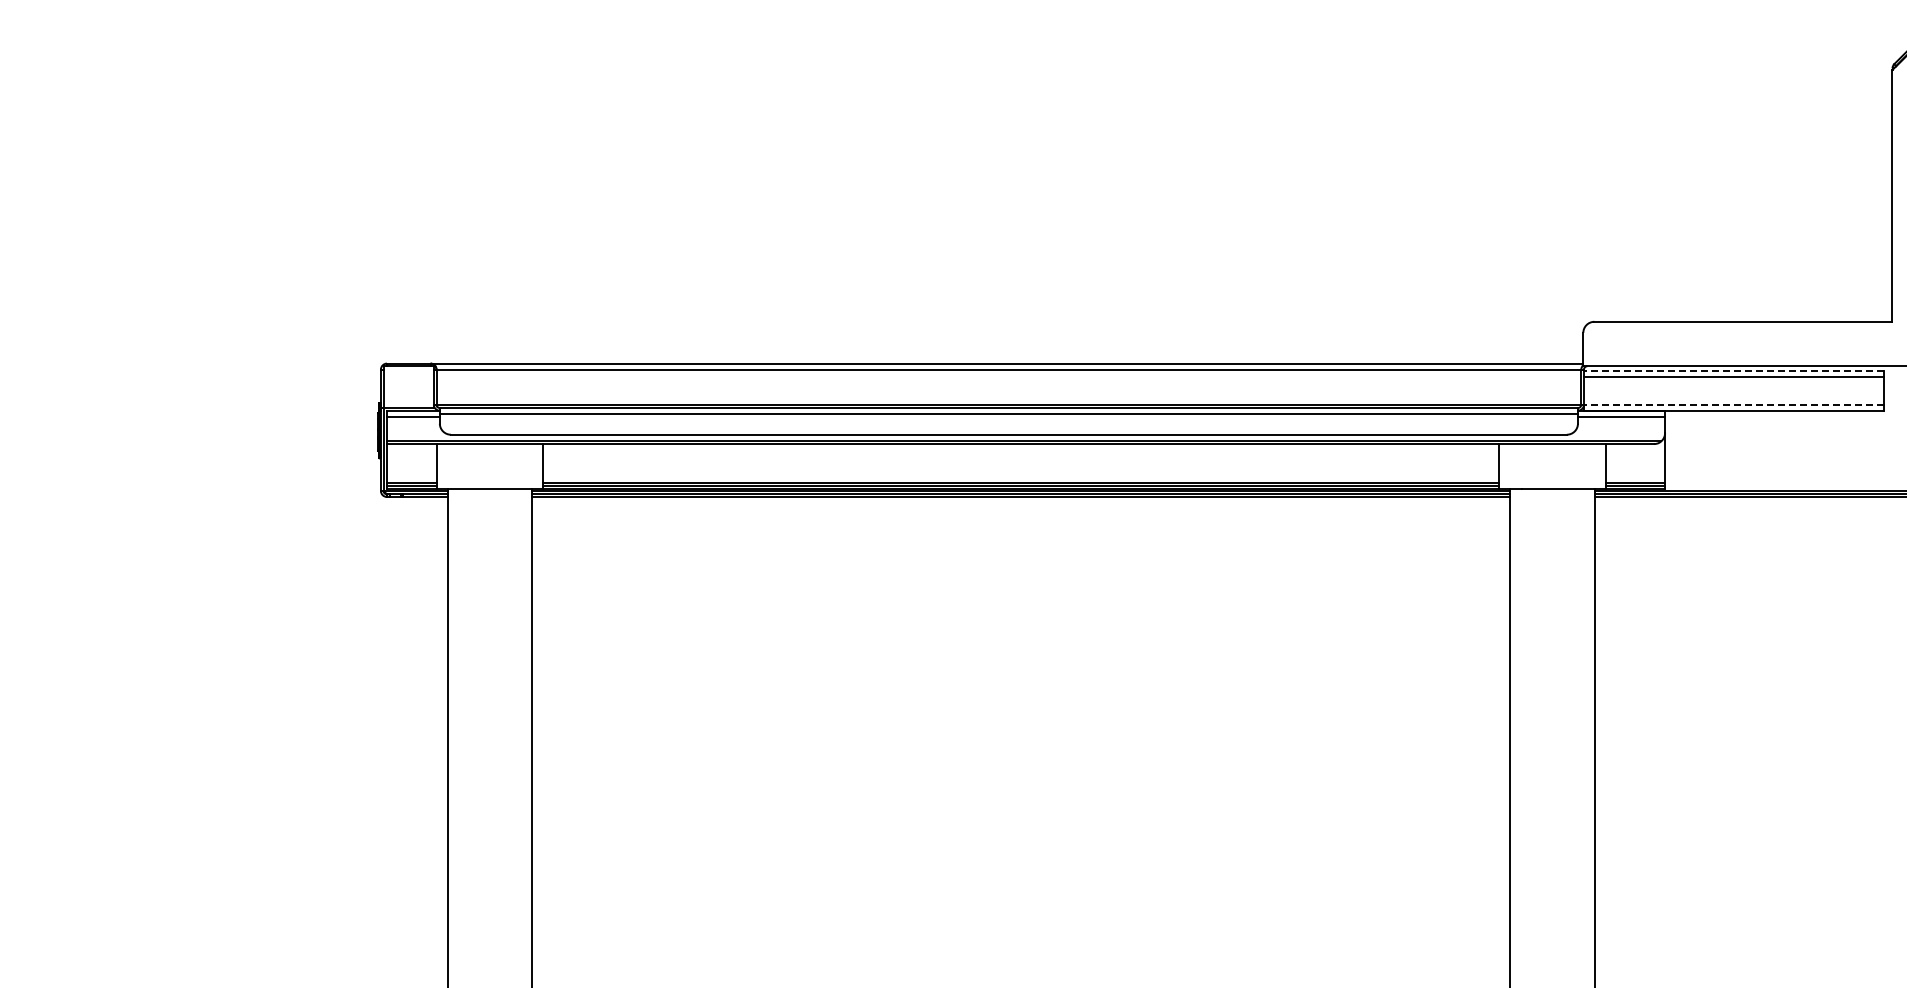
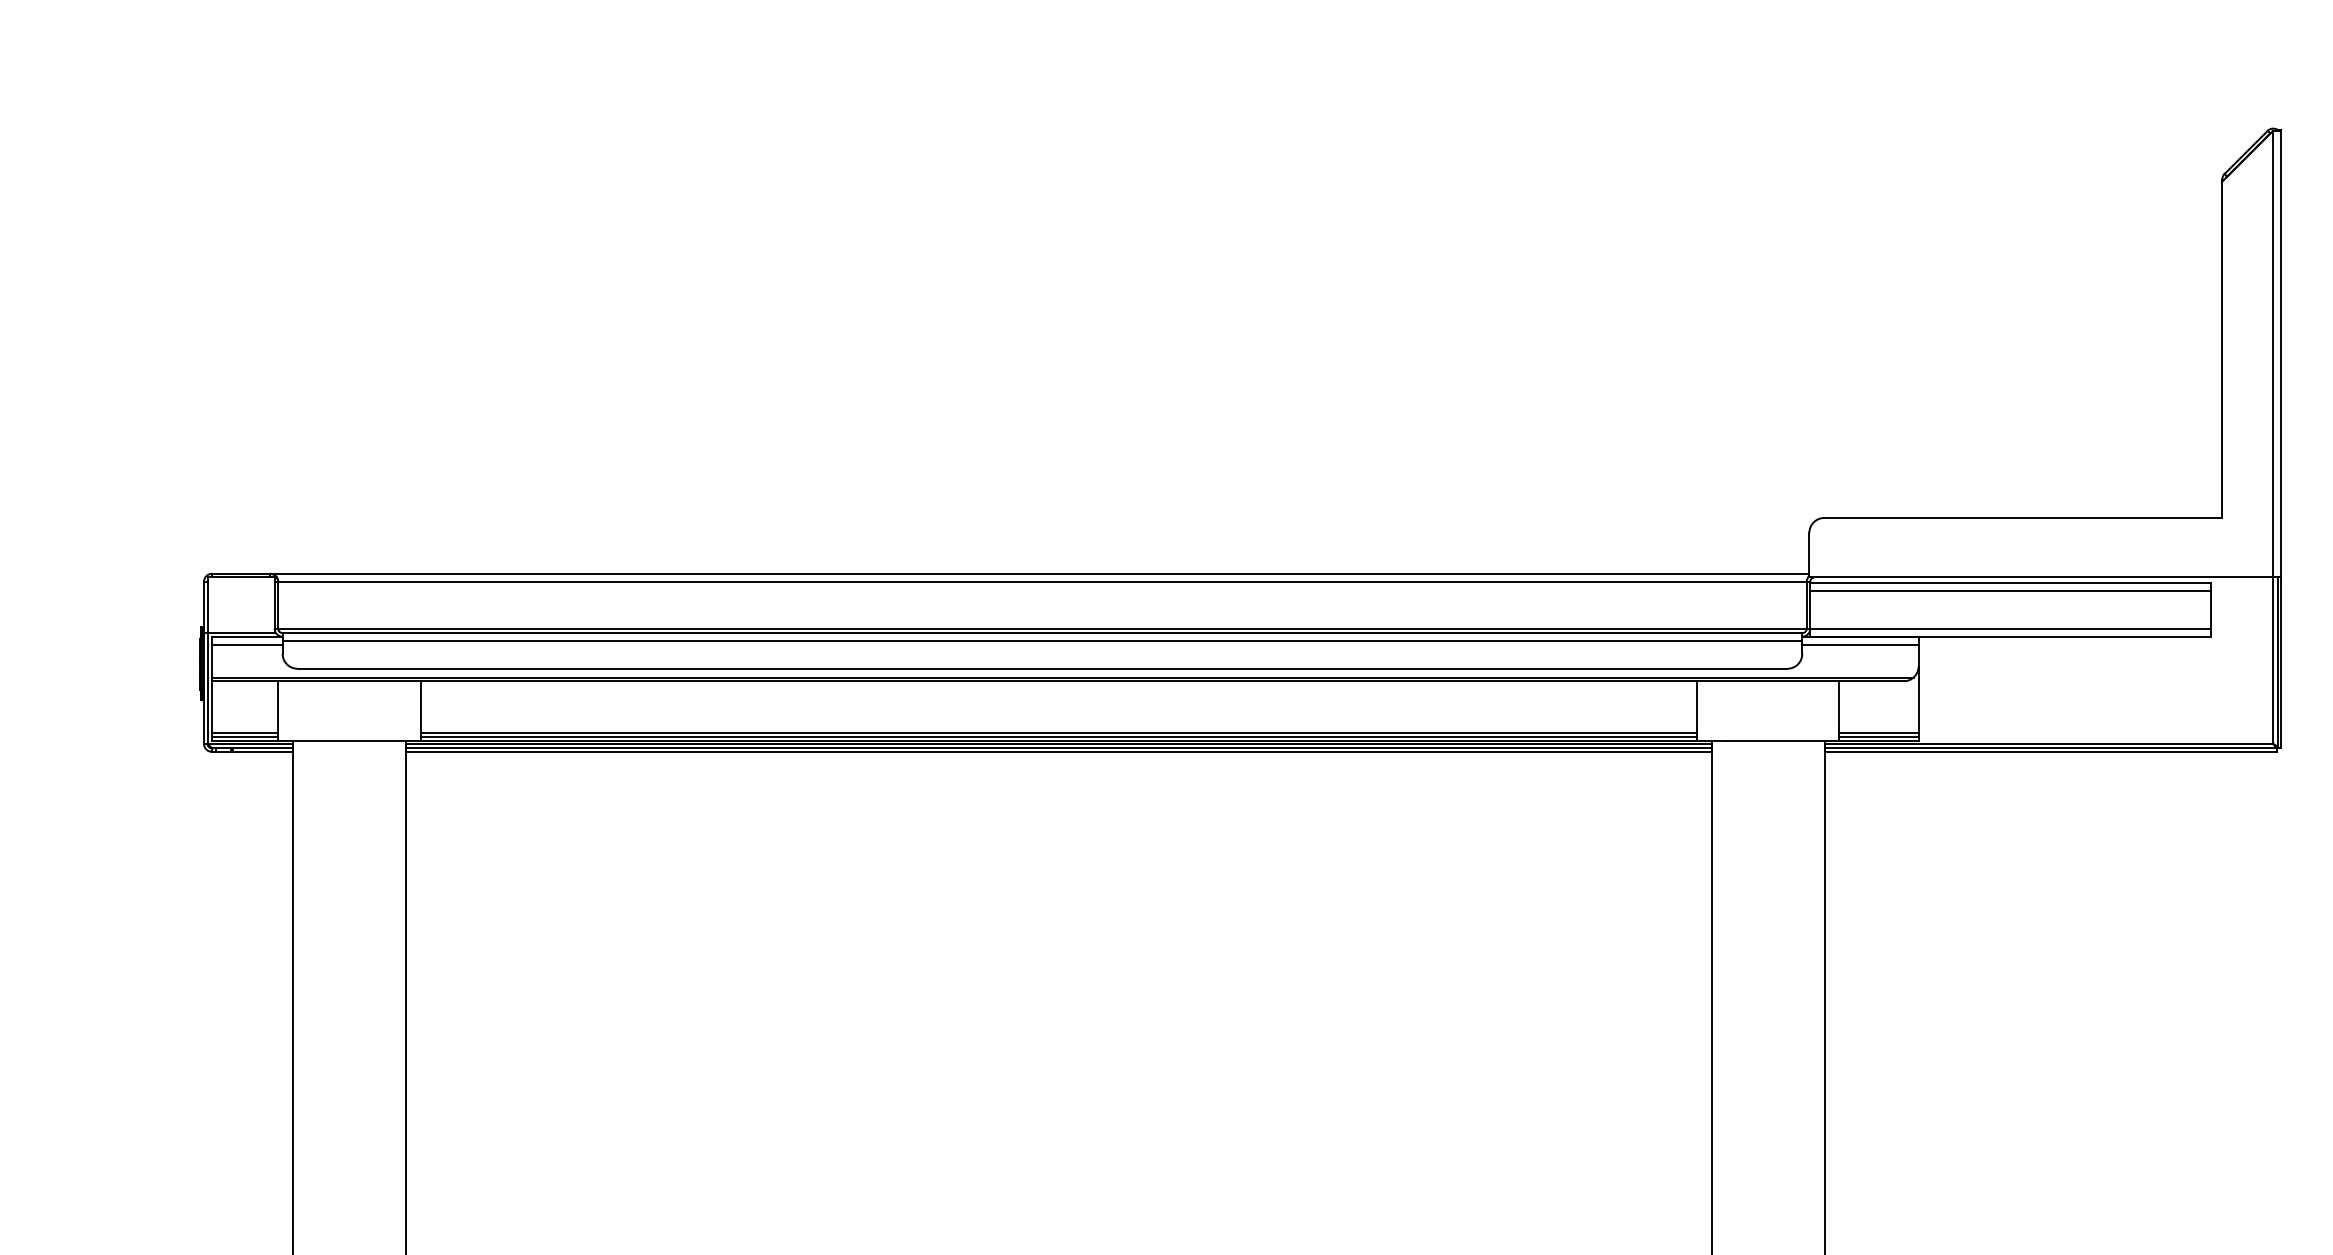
line: (1733, 370) -> (2009, 582), dashed -> solid
line: (1733, 404) -> (2009, 628), dashed -> solid

